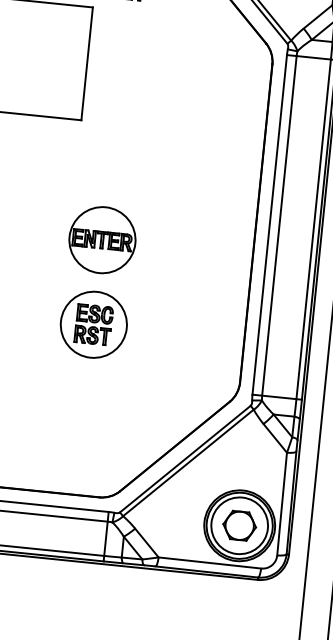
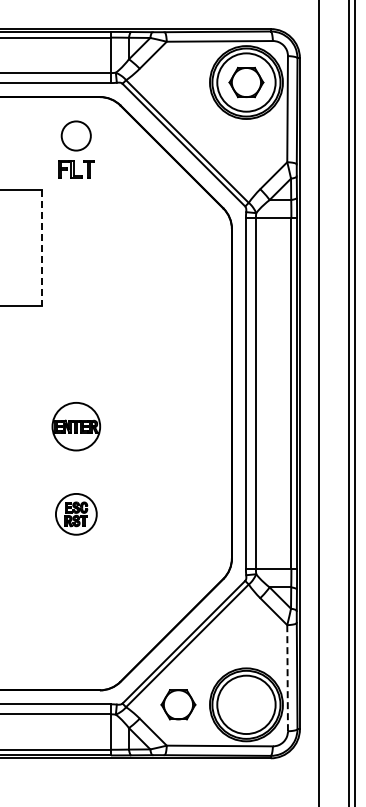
line: (87, 64) -> (42, 248), solid -> dashed
part: (102, 239) -> (76, 426), size x0.7
part: (94, 325) -> (76, 514), size x0.6
line: (281, 504) -> (287, 678), solid -> dashed
part: (239, 525) -> (178, 704), moved

